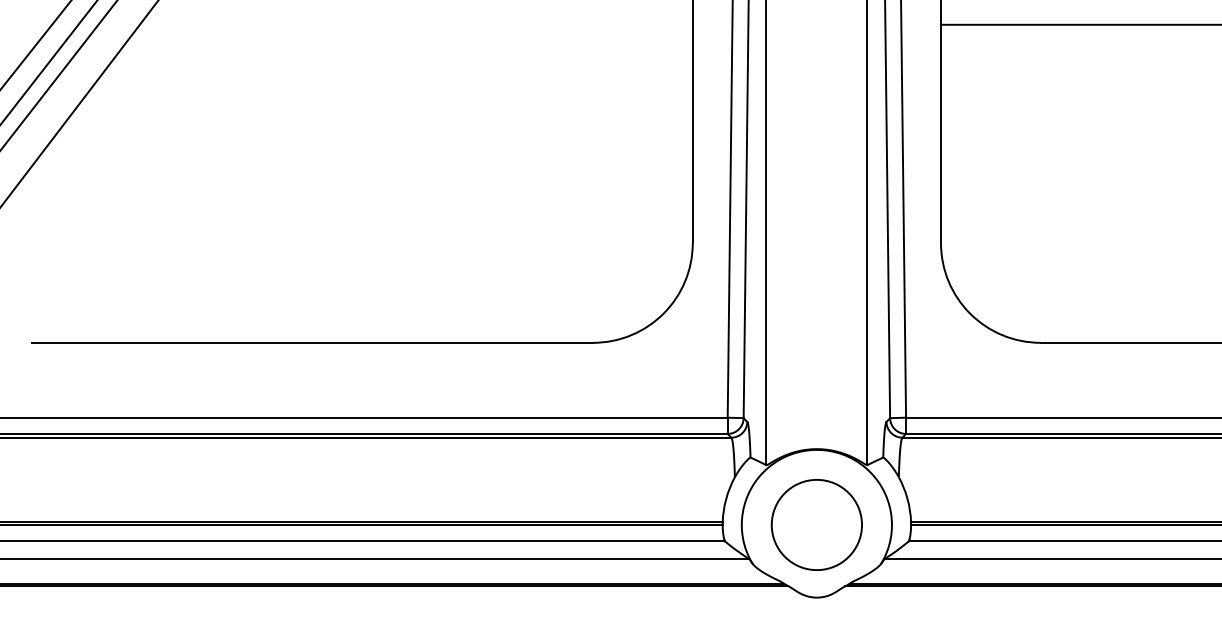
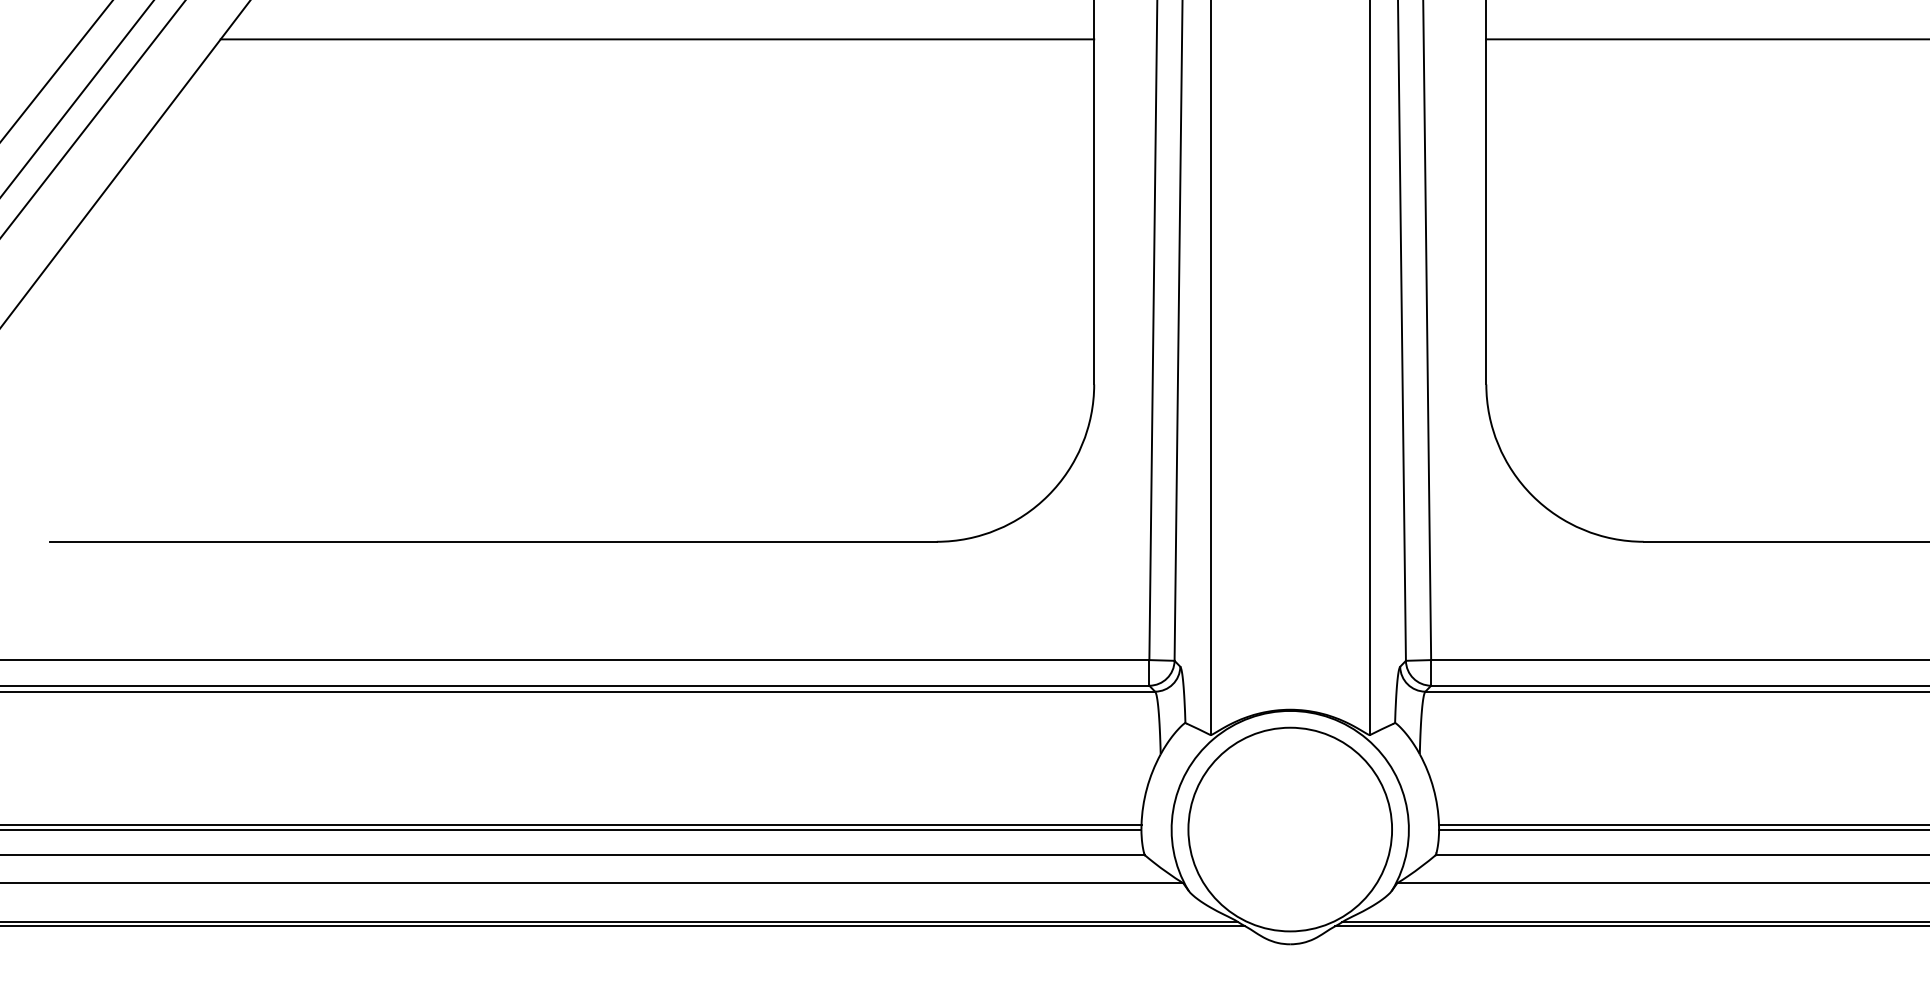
line: (415, 24) -> (656, 38), added
circle: (816, 524) -> (1289, 828), size x1.43

